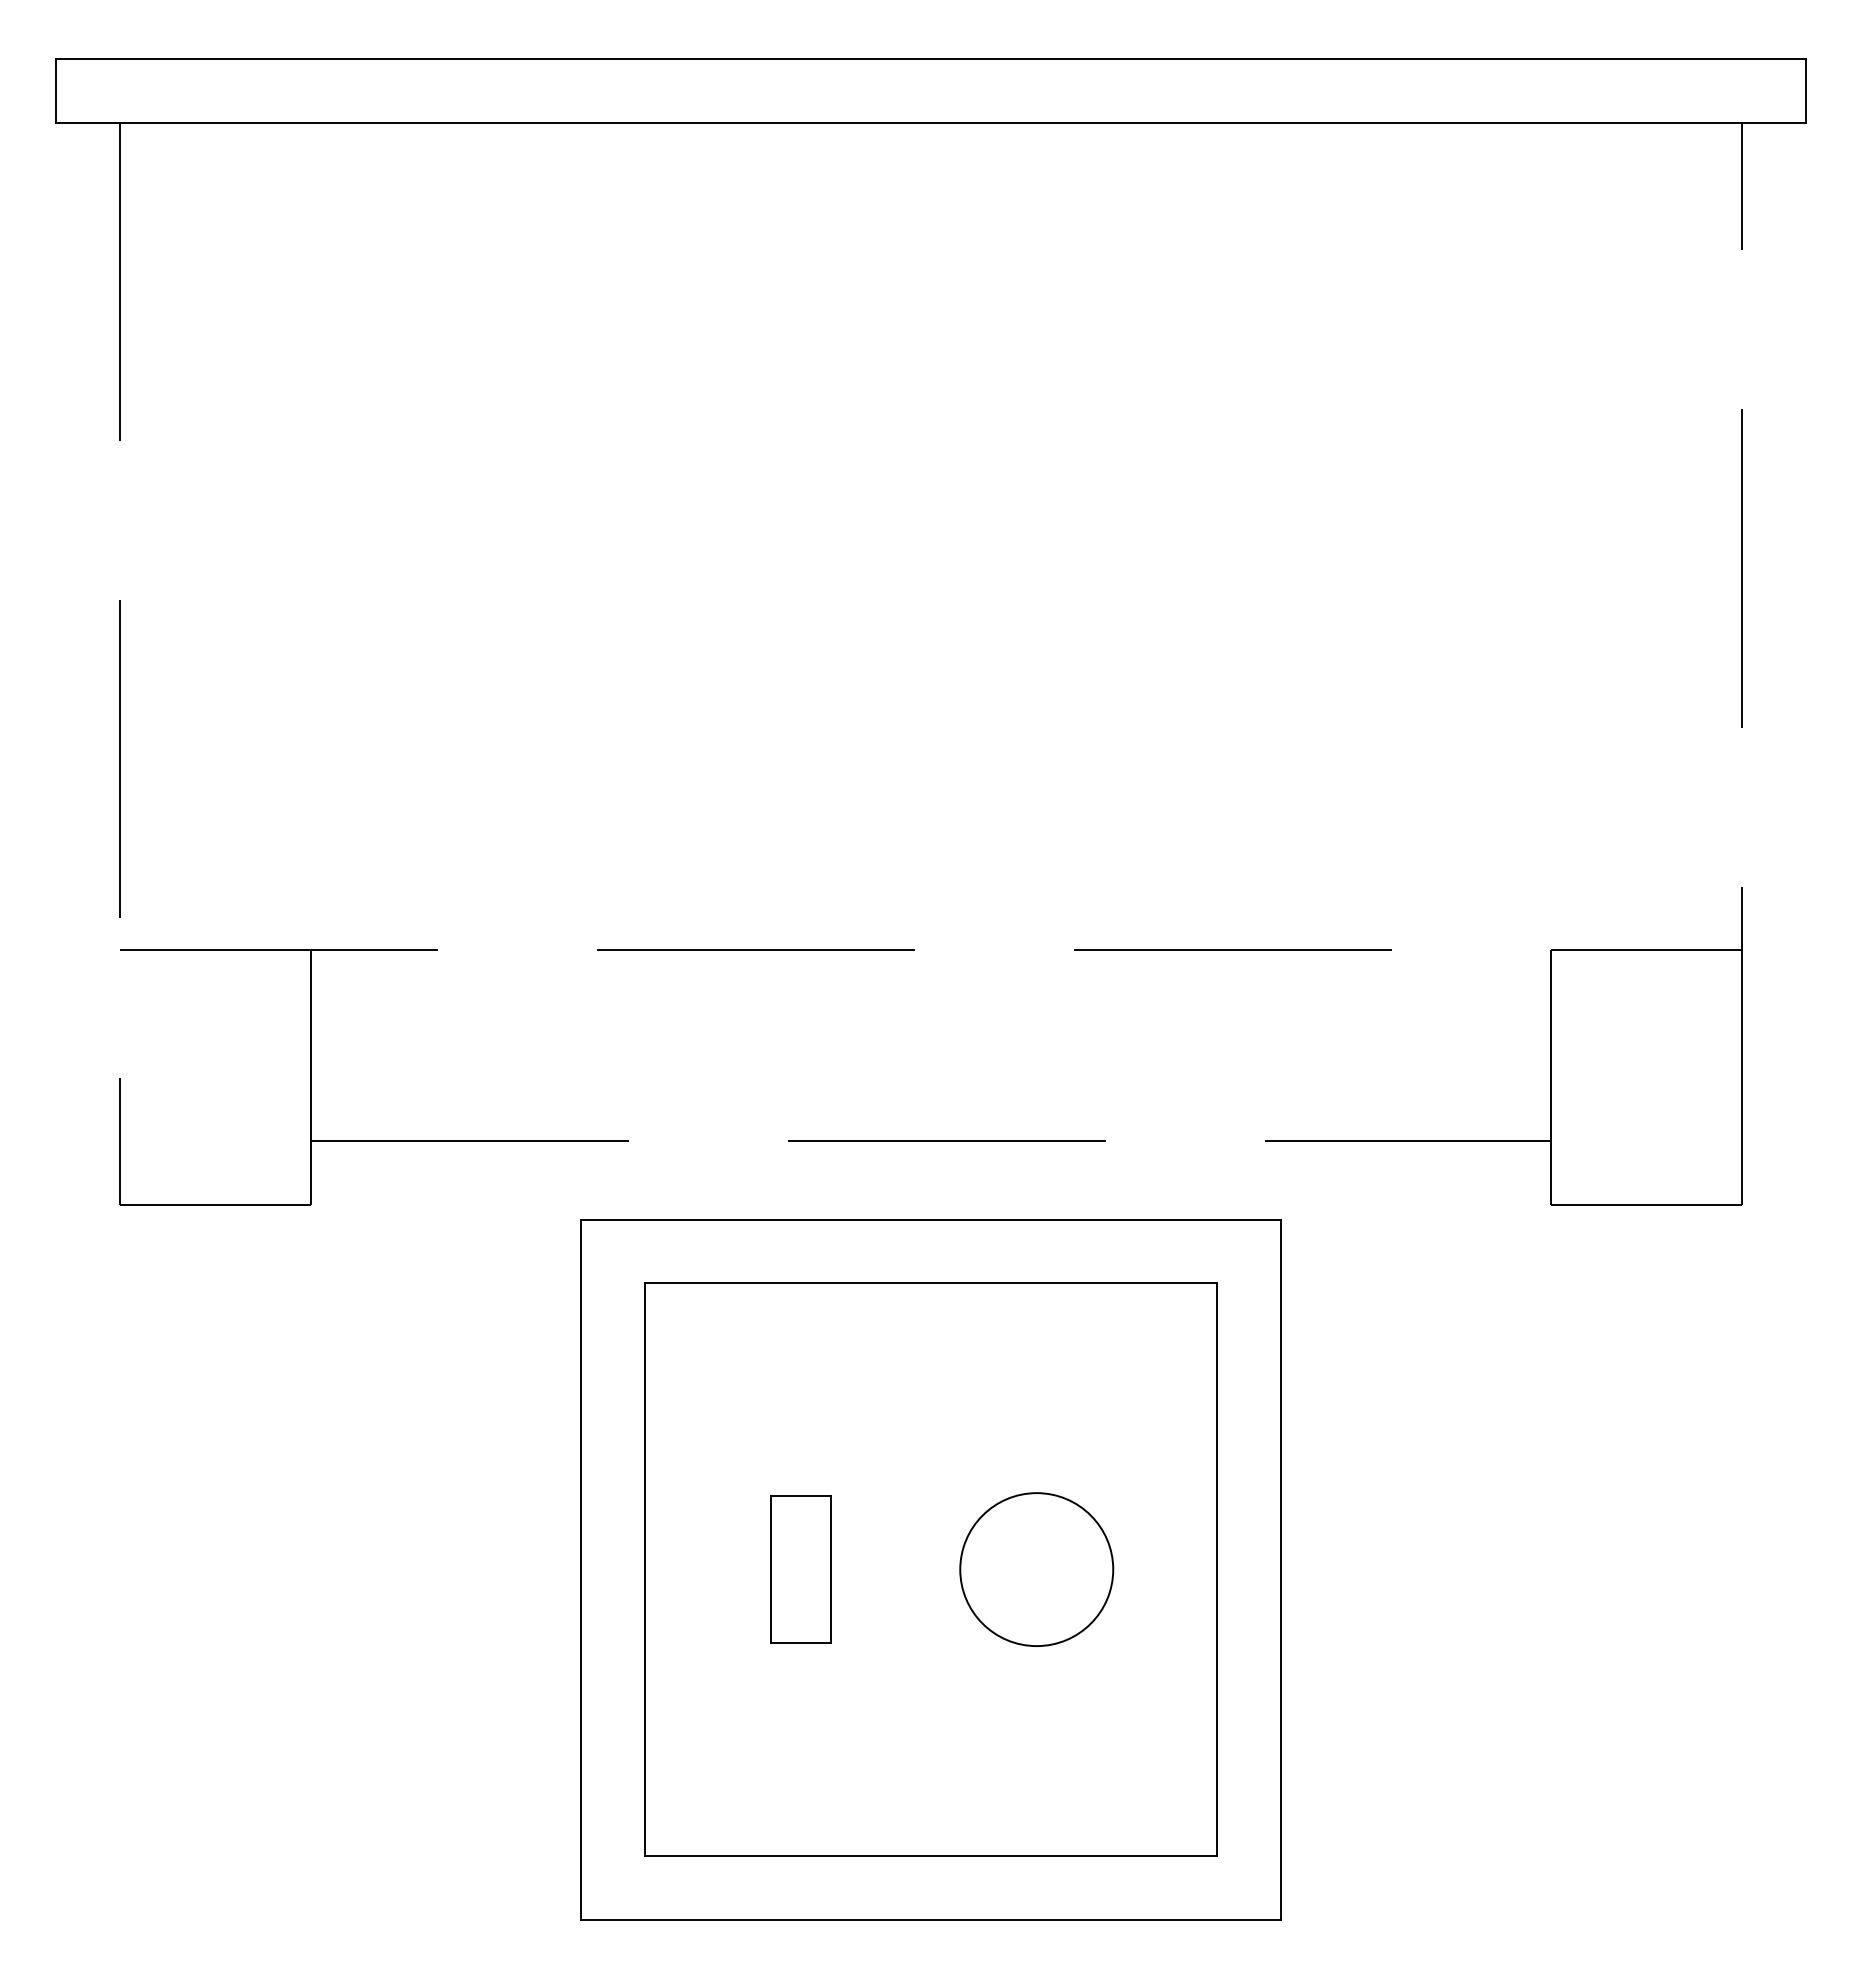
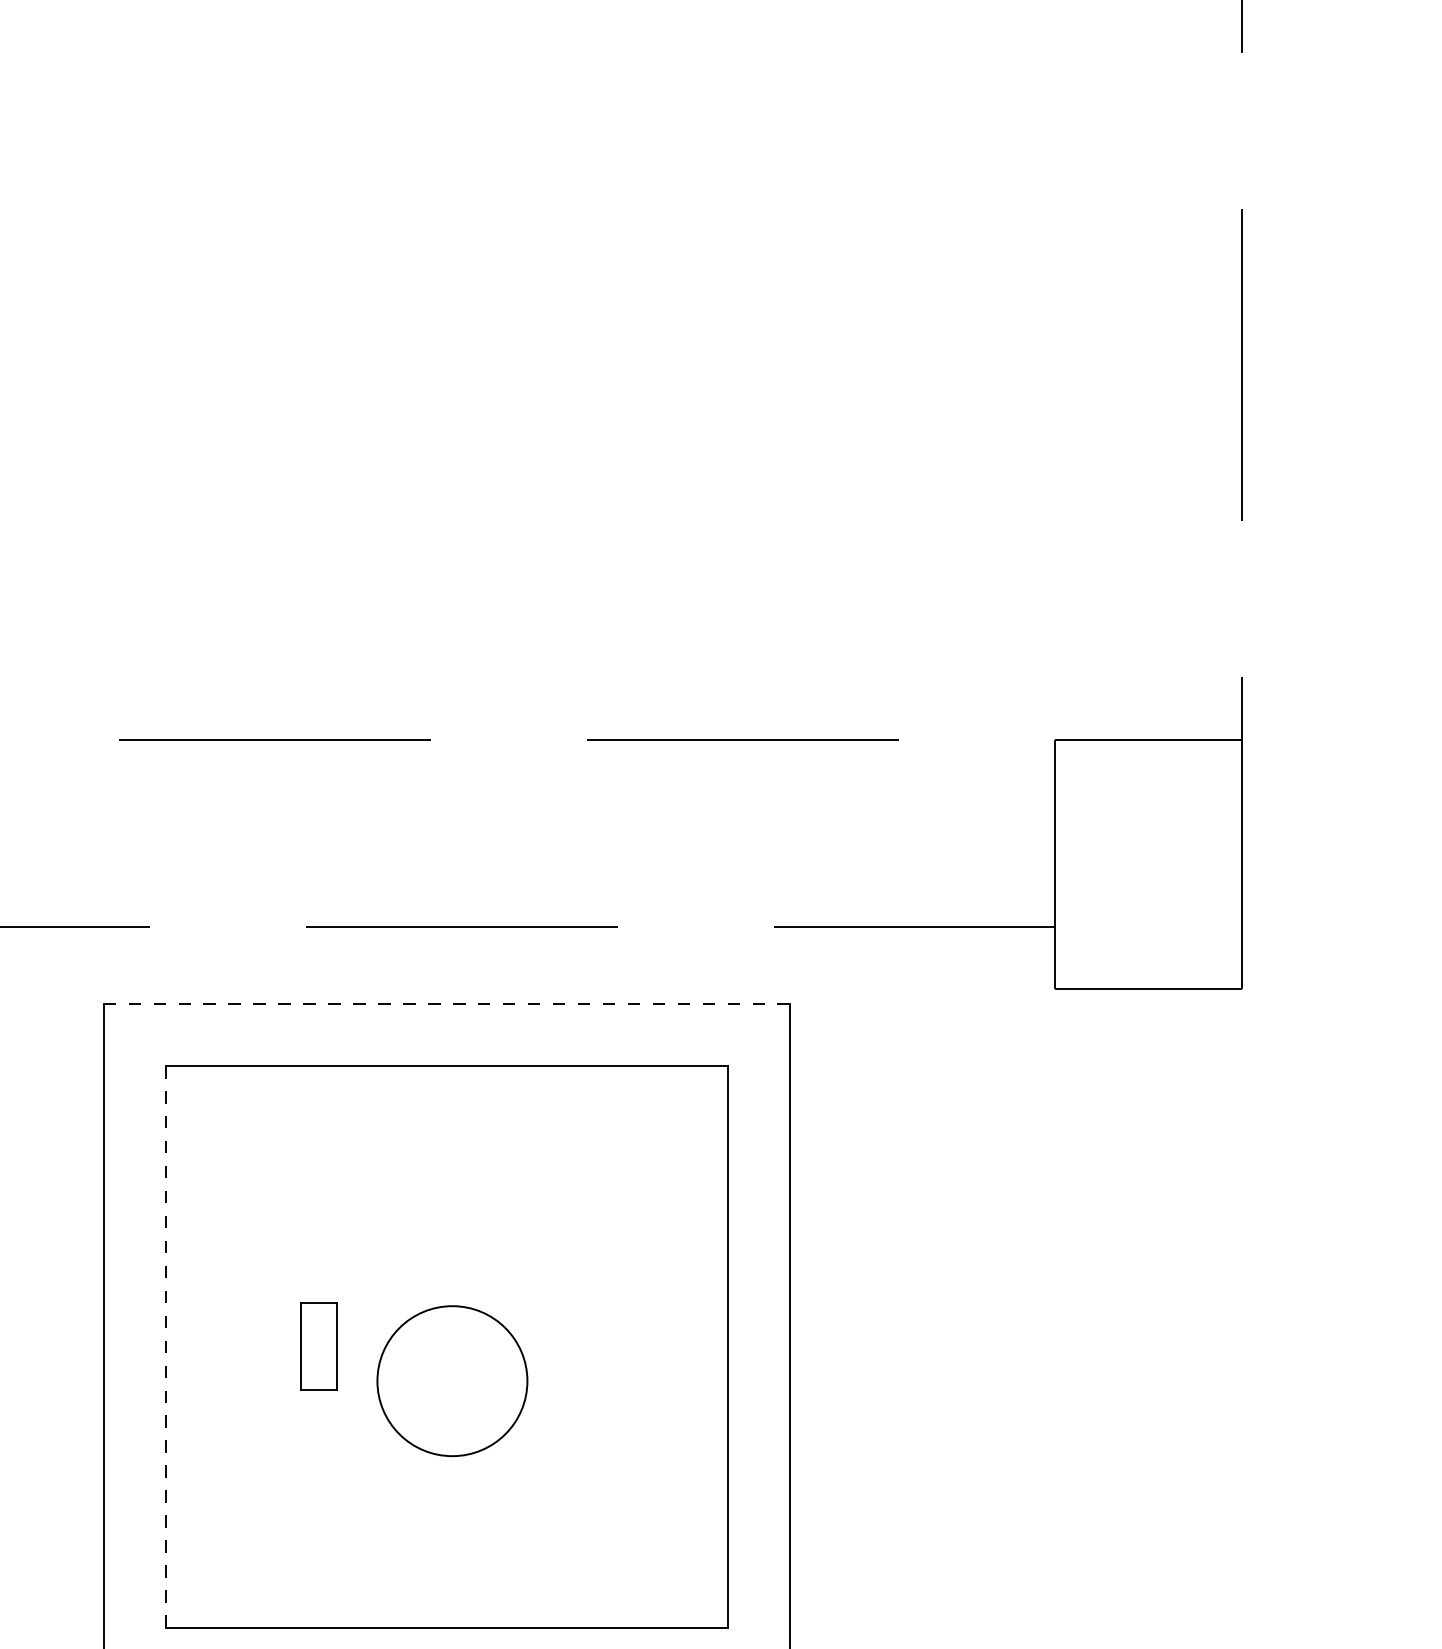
line: (931, 1219) -> (447, 1003), solid -> dashed
line: (644, 1569) -> (165, 1346), solid -> dashed
part: (800, 1569) -> (318, 1346), size x0.6
circle: (1036, 1569) -> (452, 1381), moved

